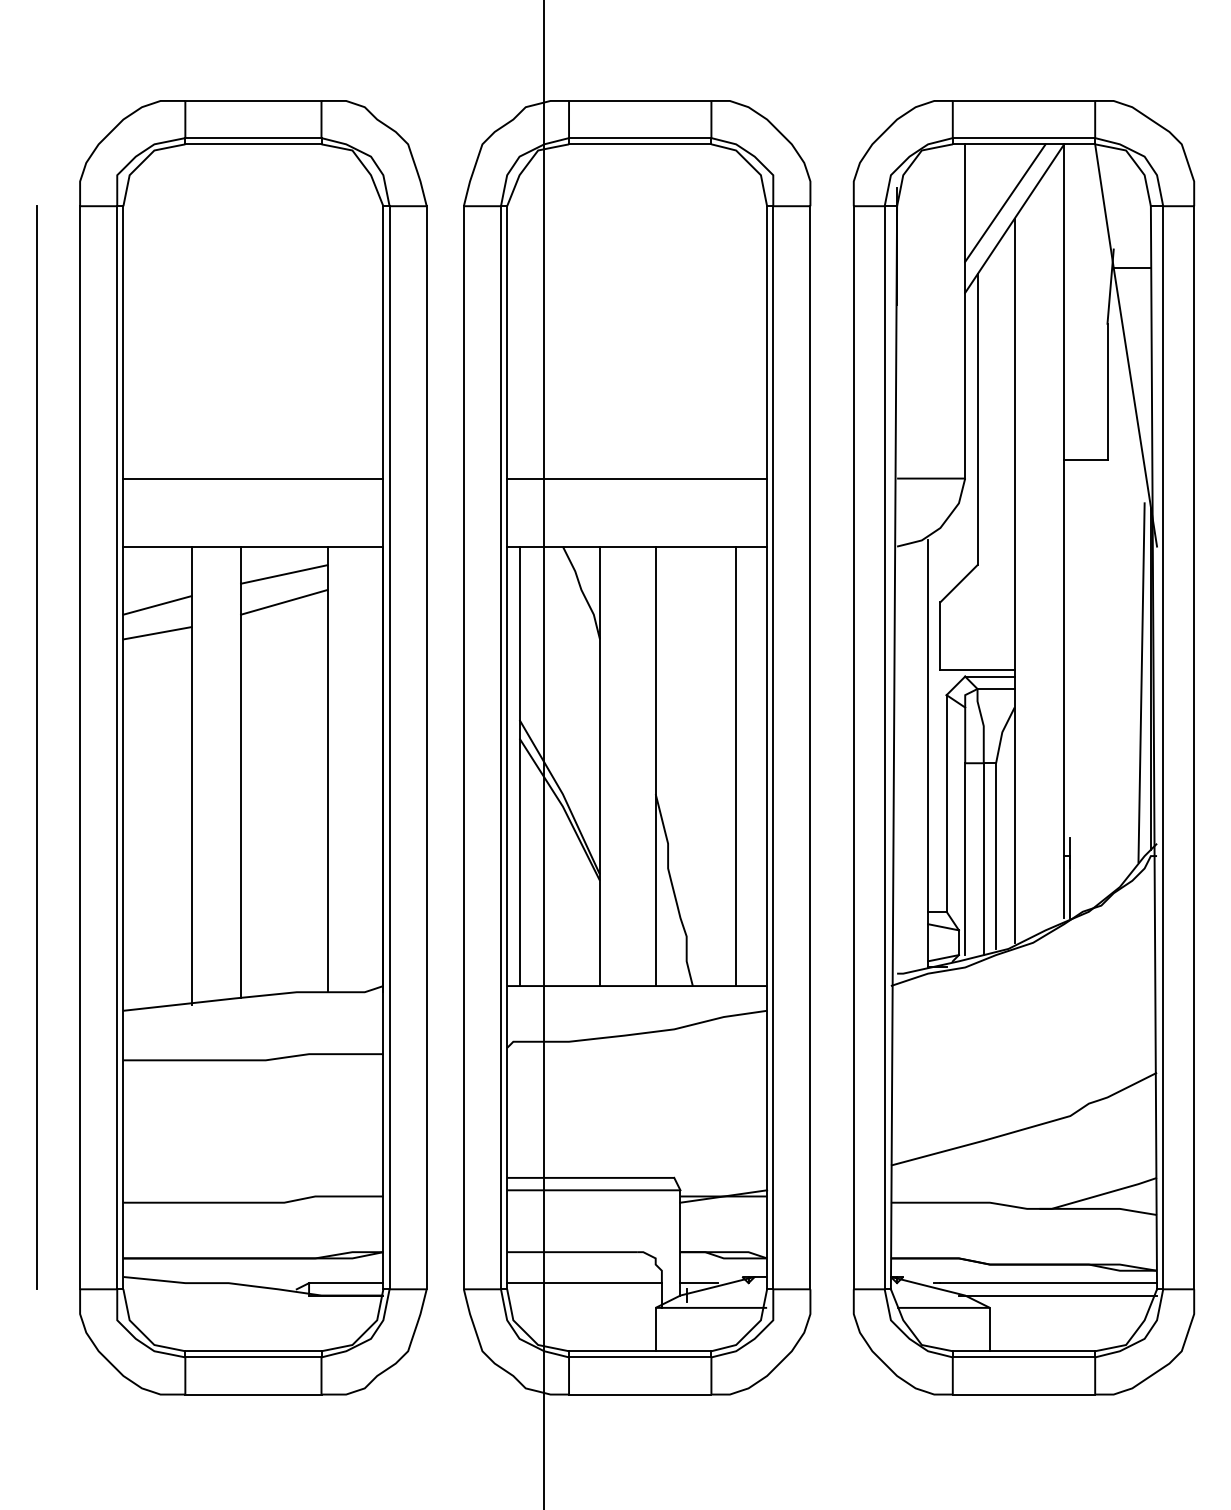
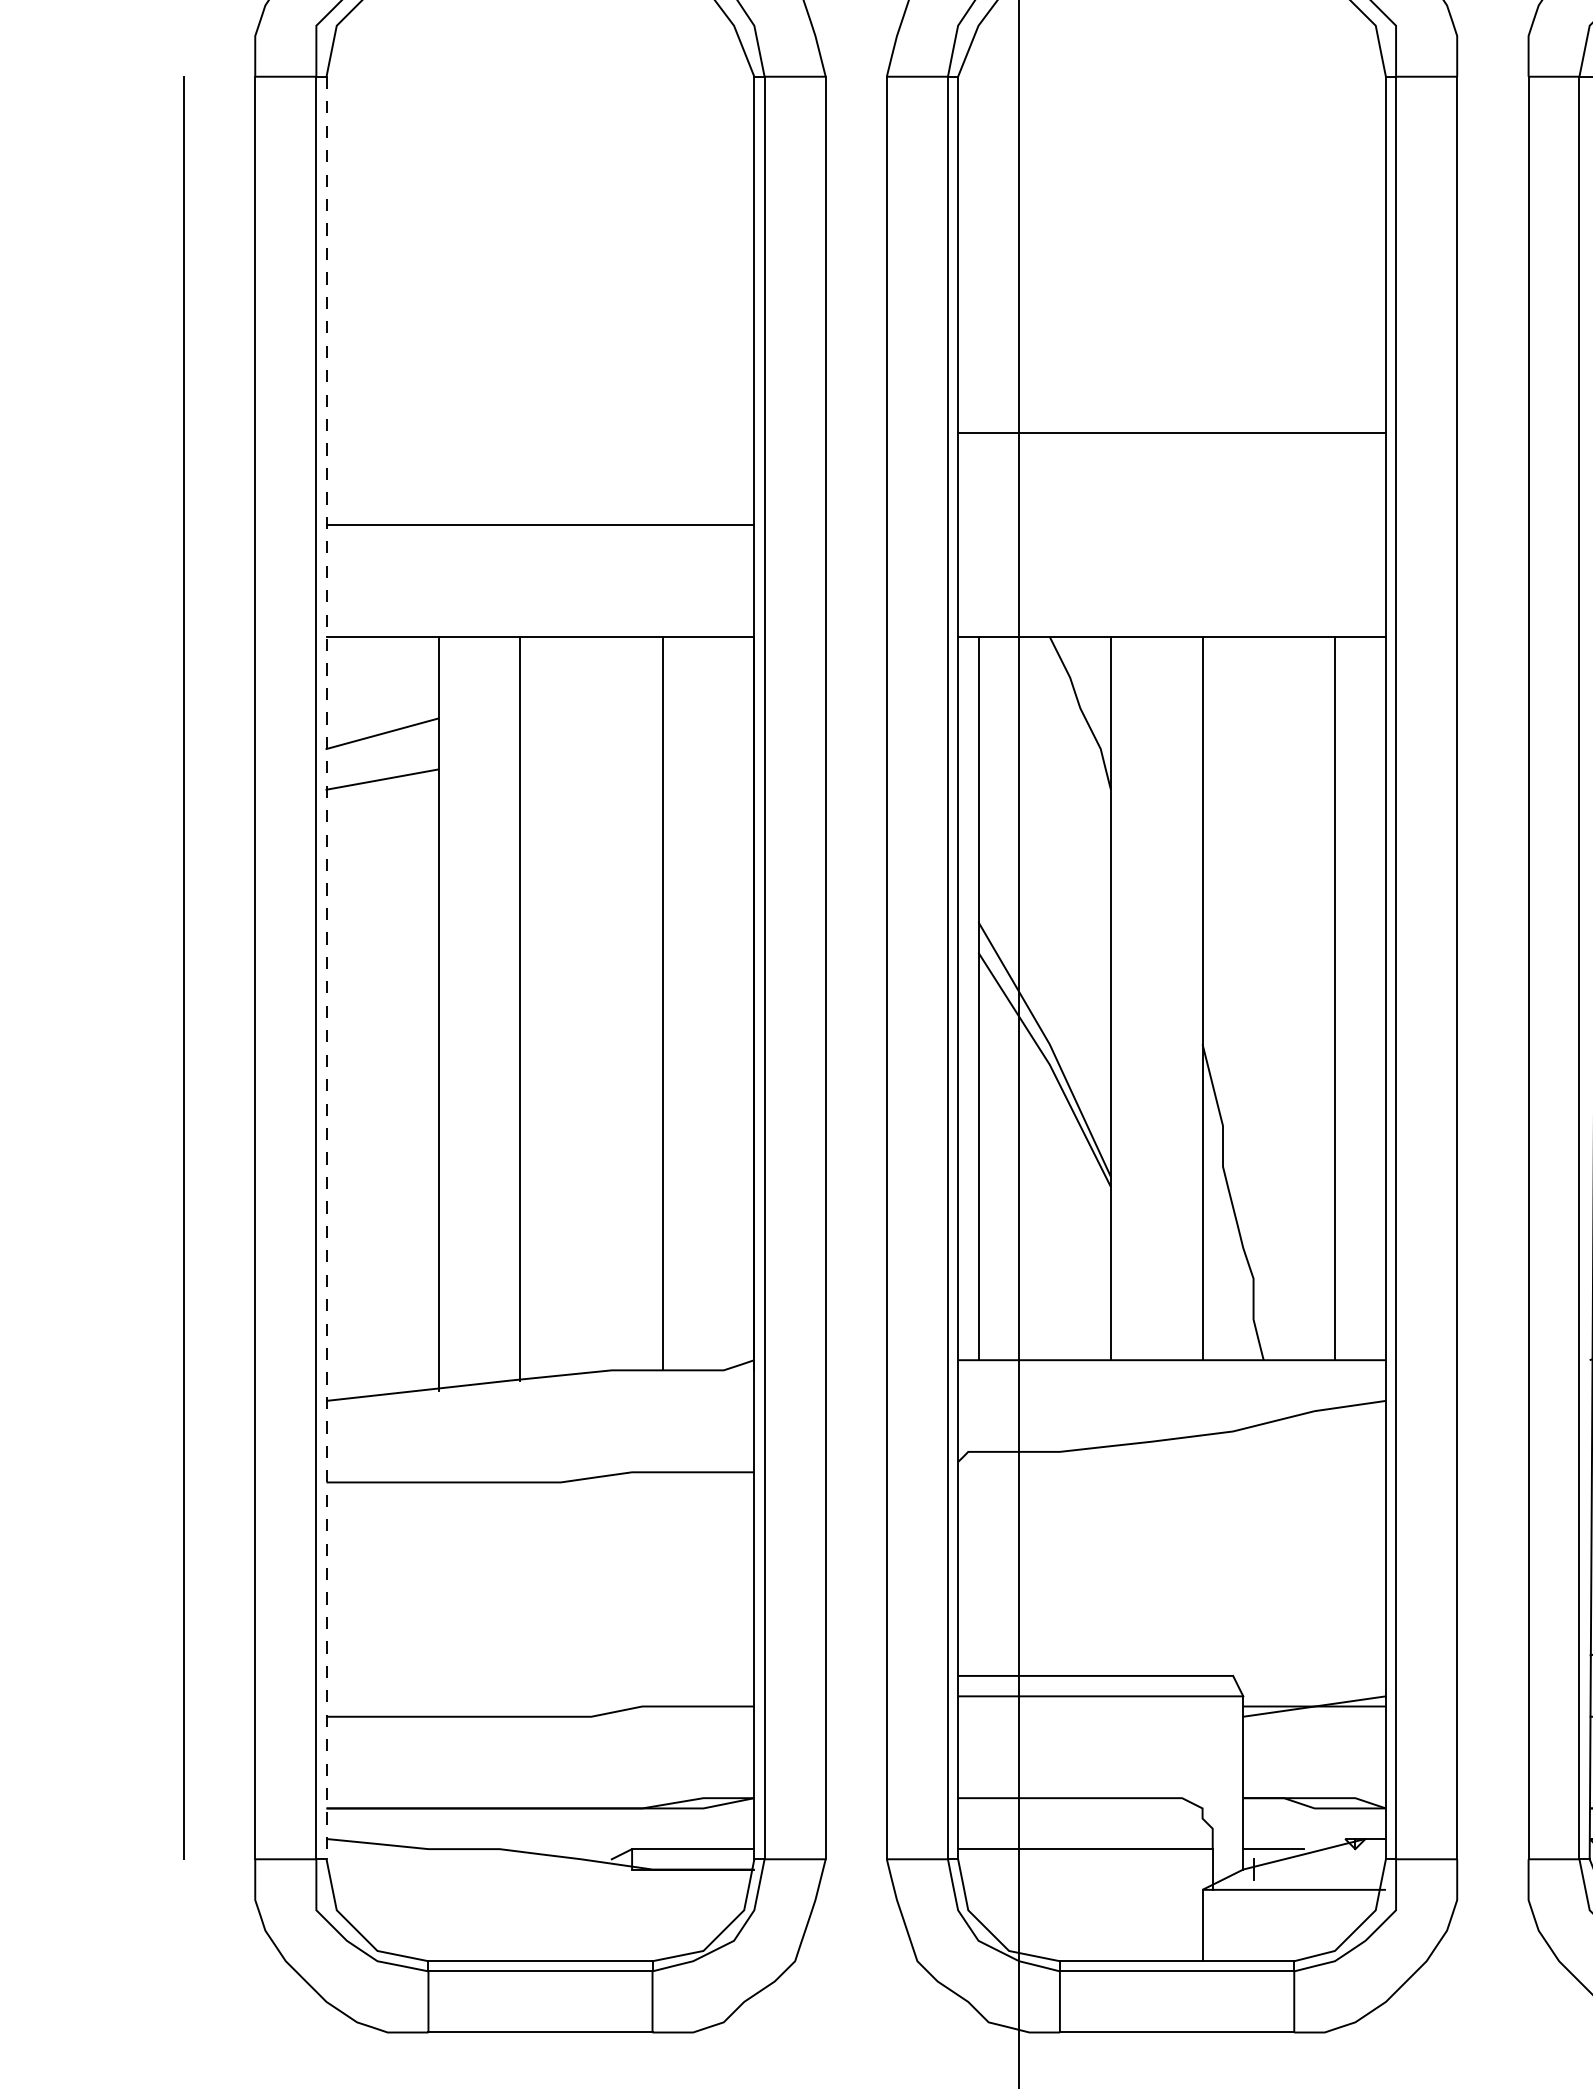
line: (637, 478) -> (1172, 432), moved
line: (284, 574) -> (591, 682), removed
line: (284, 601) -> (591, 727), removed
line: (123, 747) -> (326, 967), solid -> dashed

